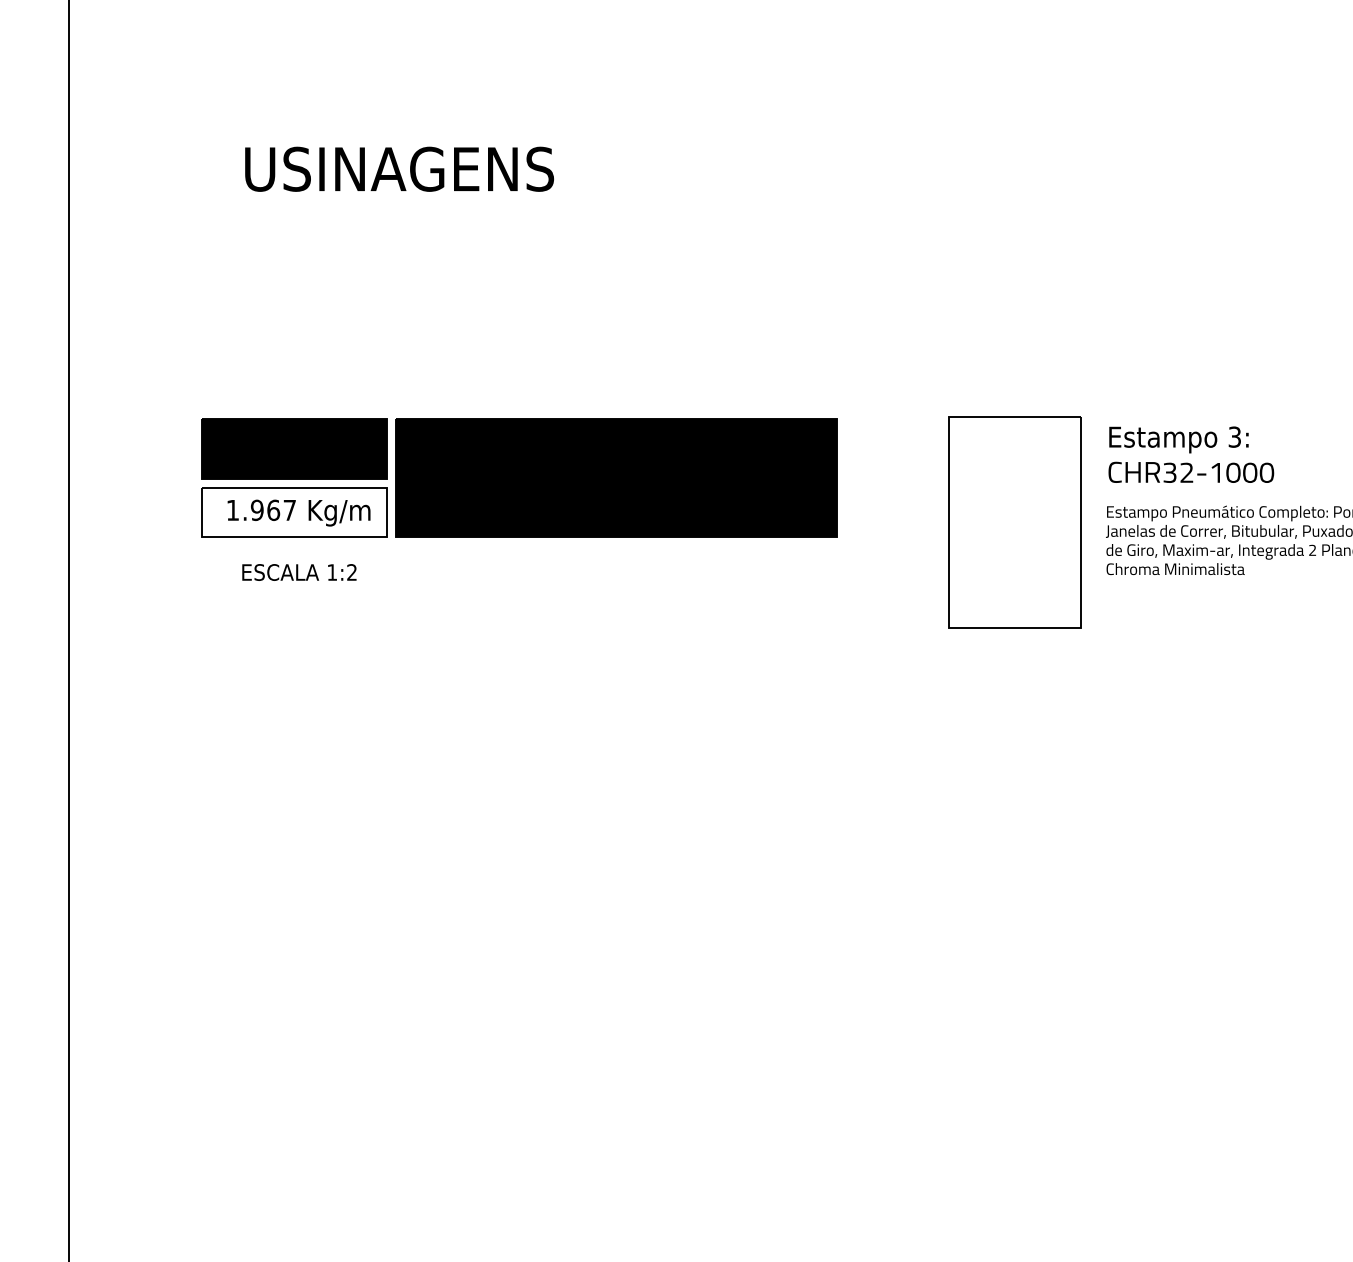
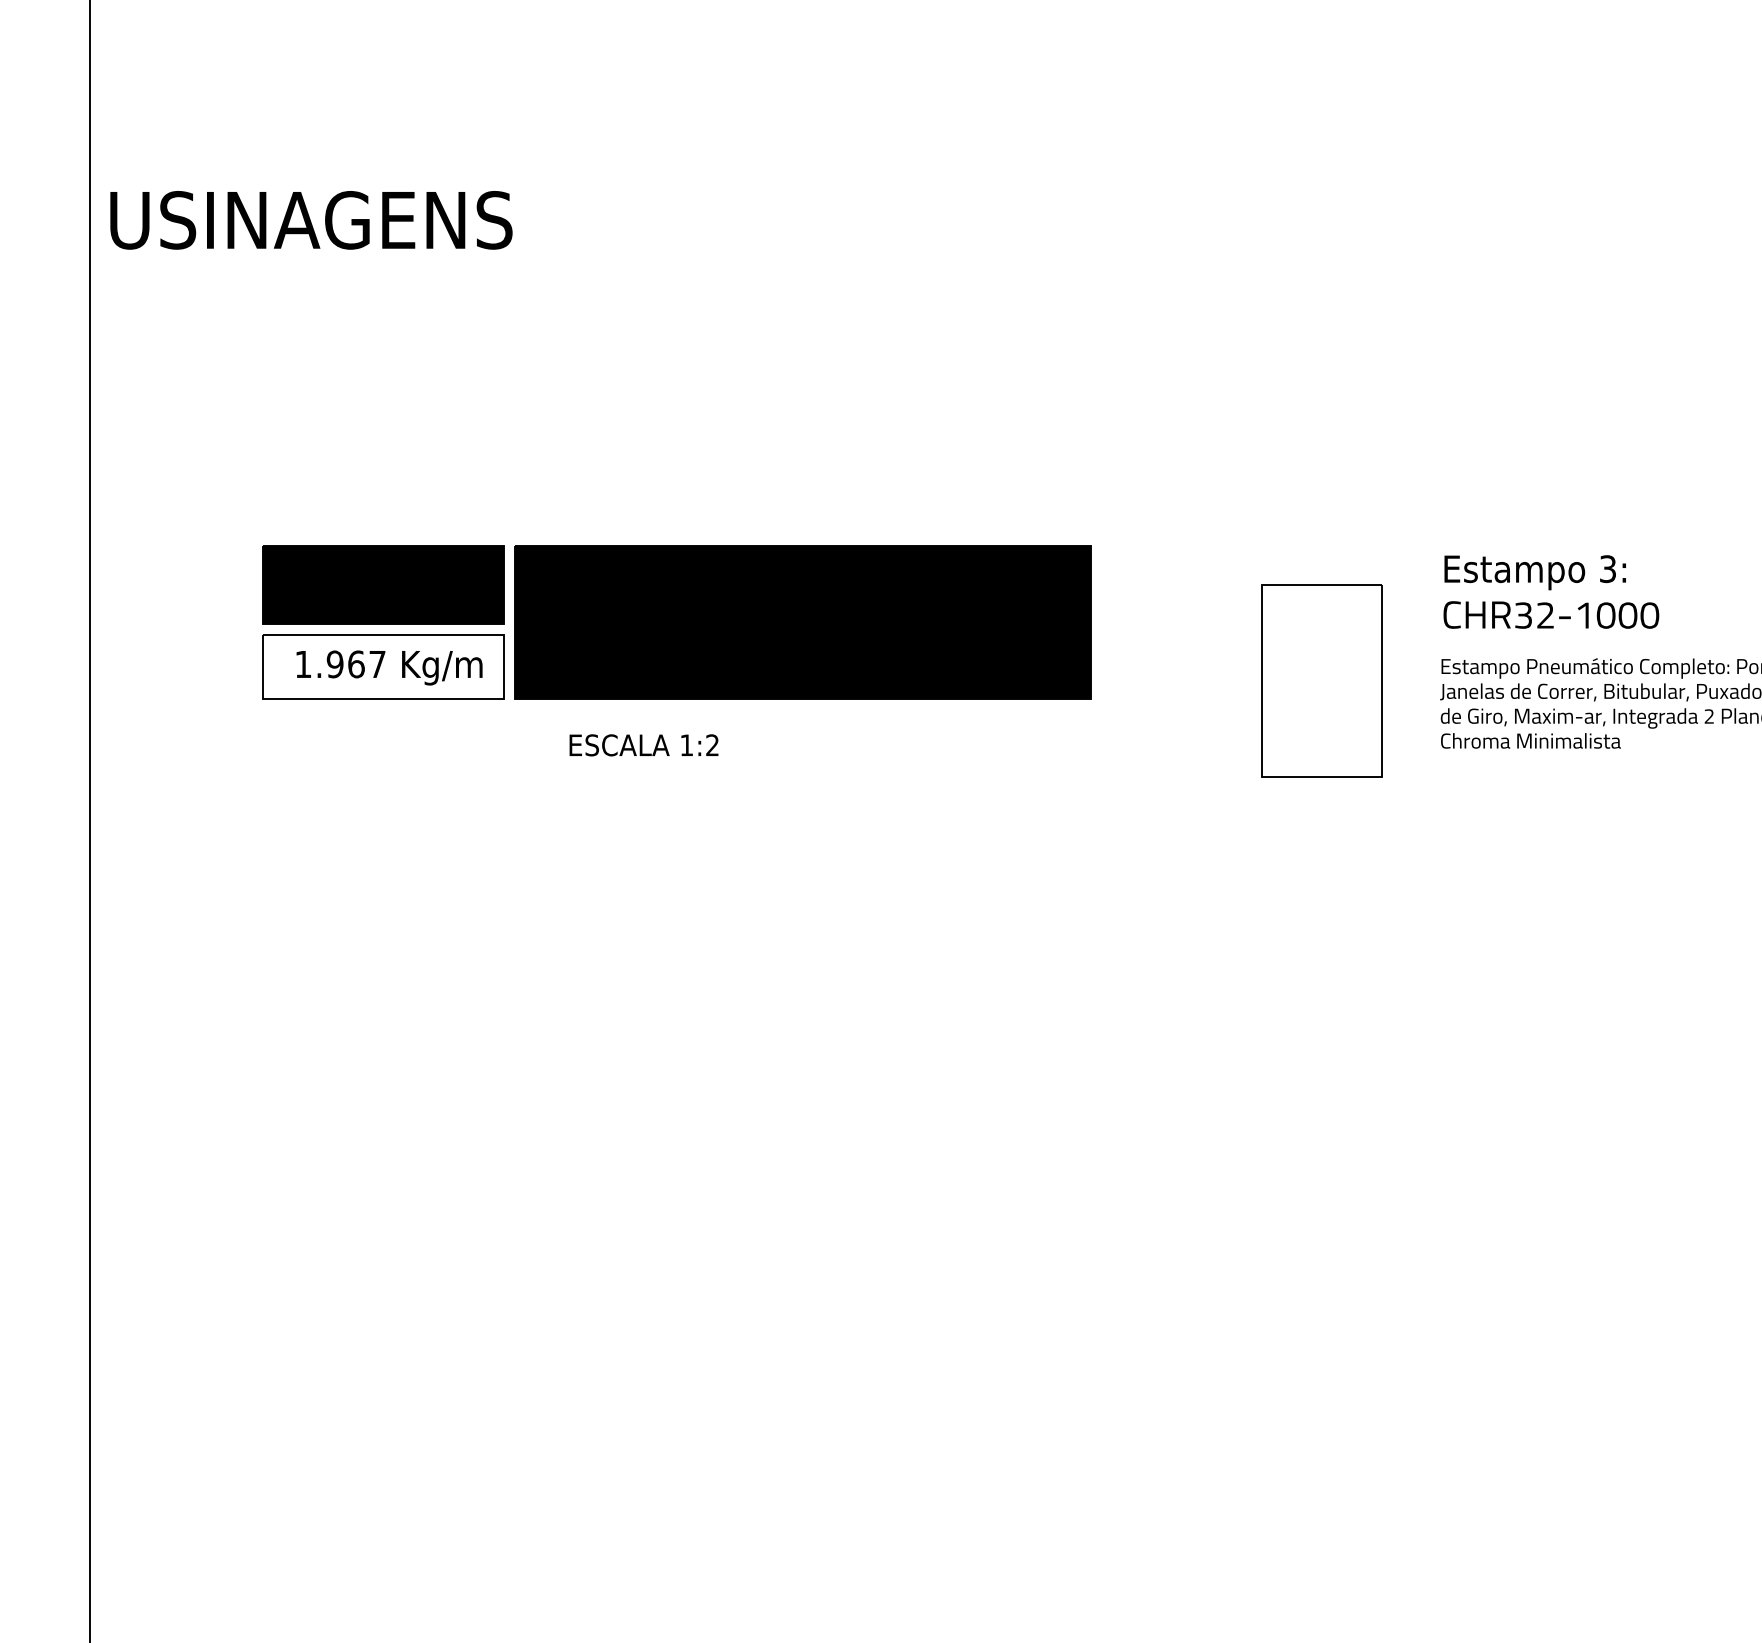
text: (399, 169) -> (311, 220), moved
part: (1014, 522) -> (1321, 680), size x0.7
text: (299, 572) -> (643, 745), moved

